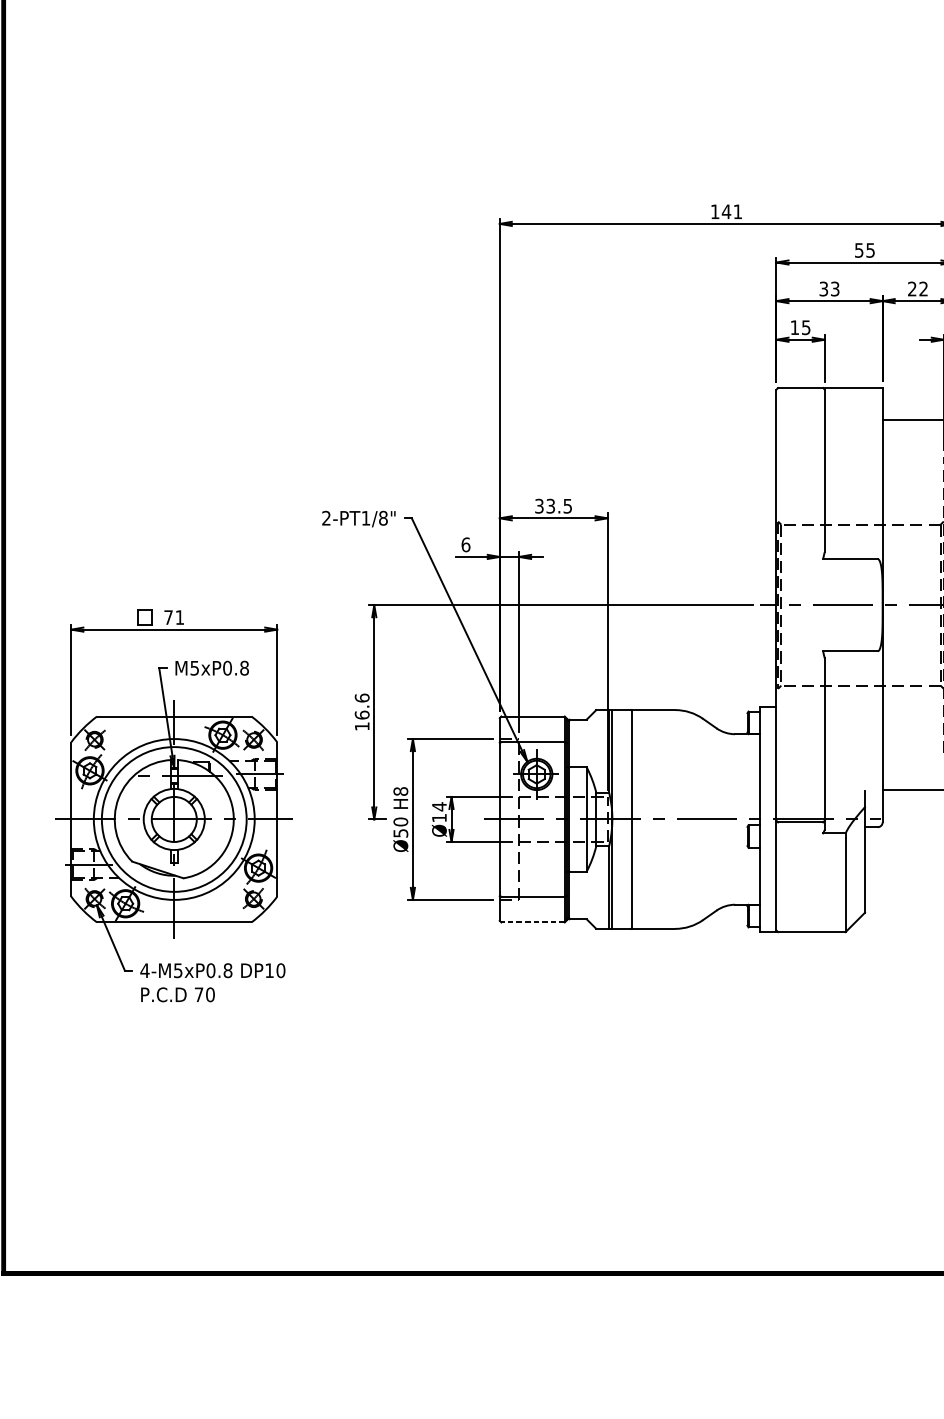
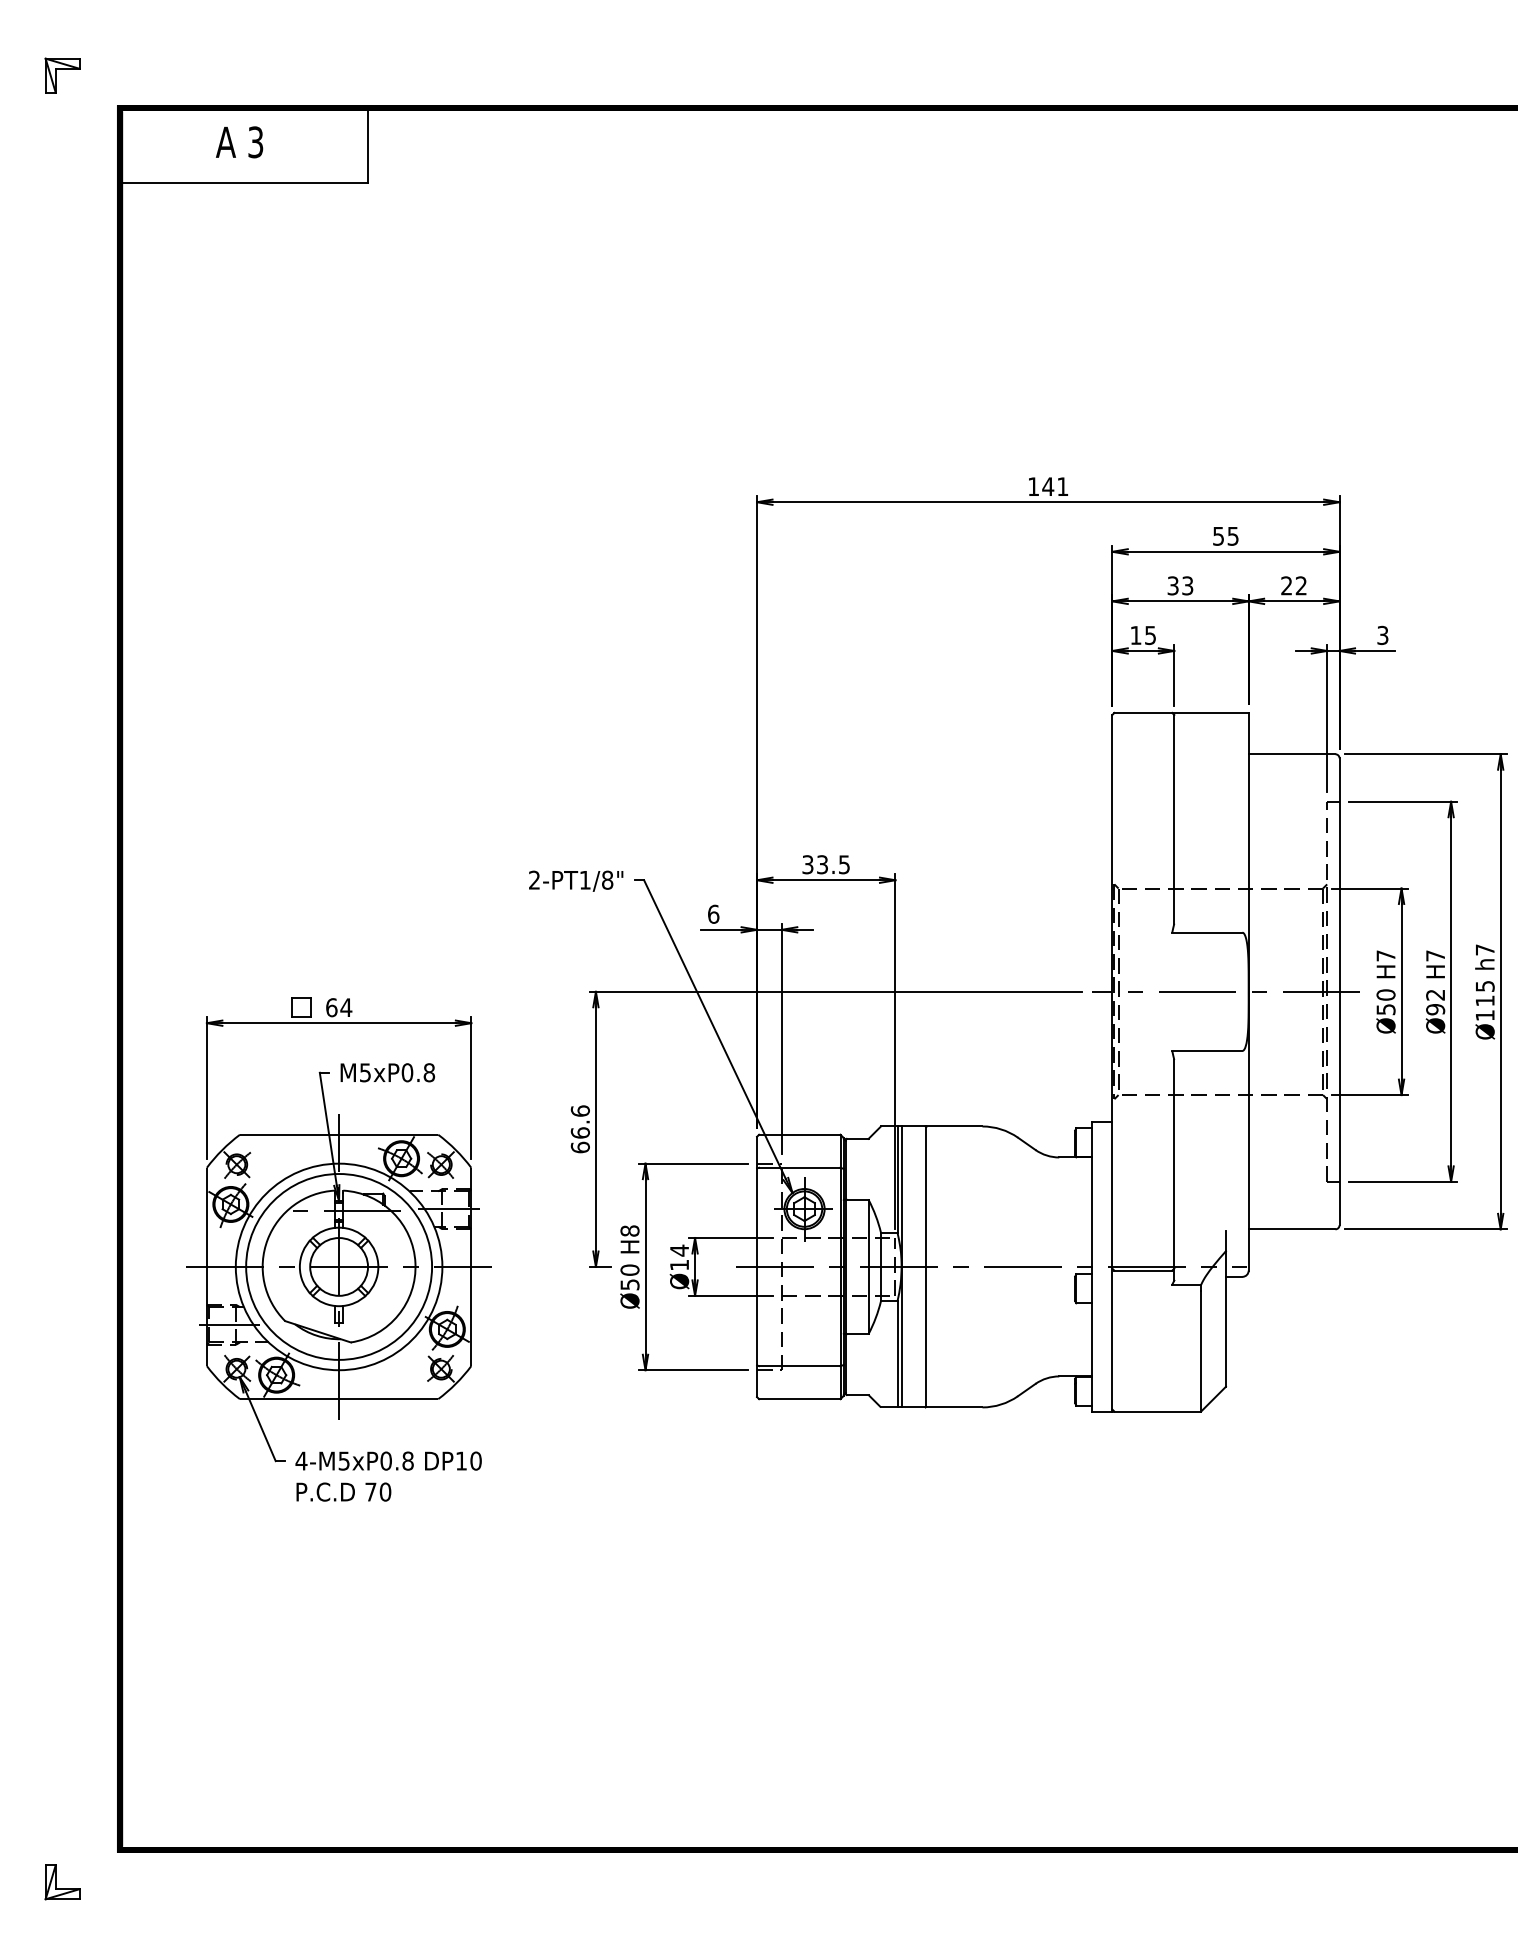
text: (174, 617) -> (339, 1007), 71 -> 64
text: (361, 726) -> (579, 1147), 16.6 -> 66.6
line: (532, 922) -> (799, 1399), dashed -> solid

